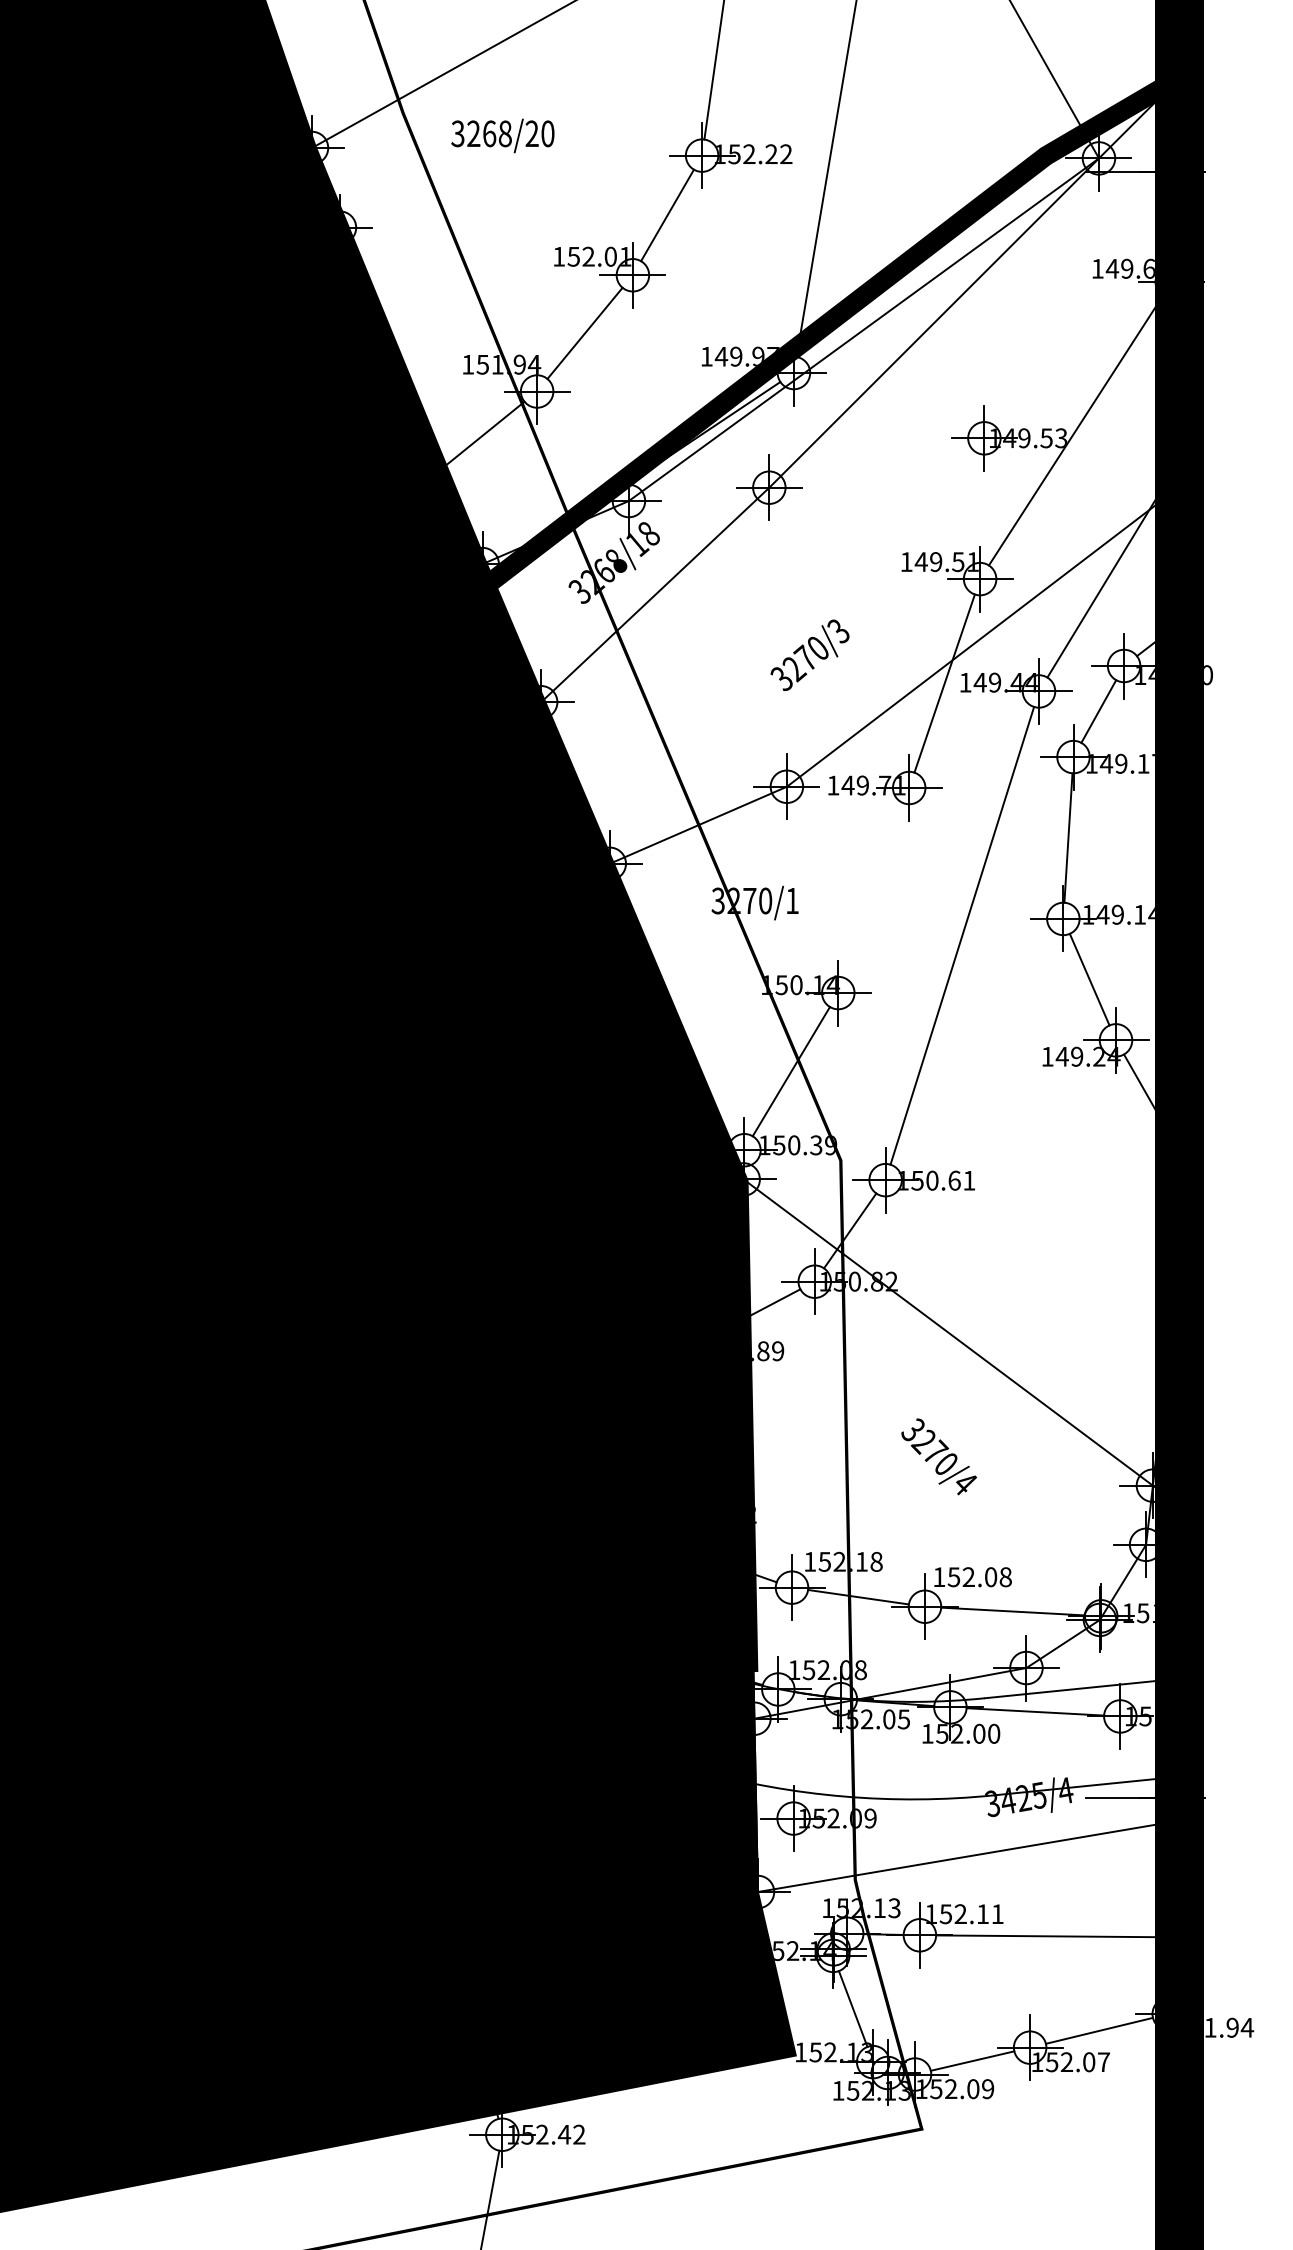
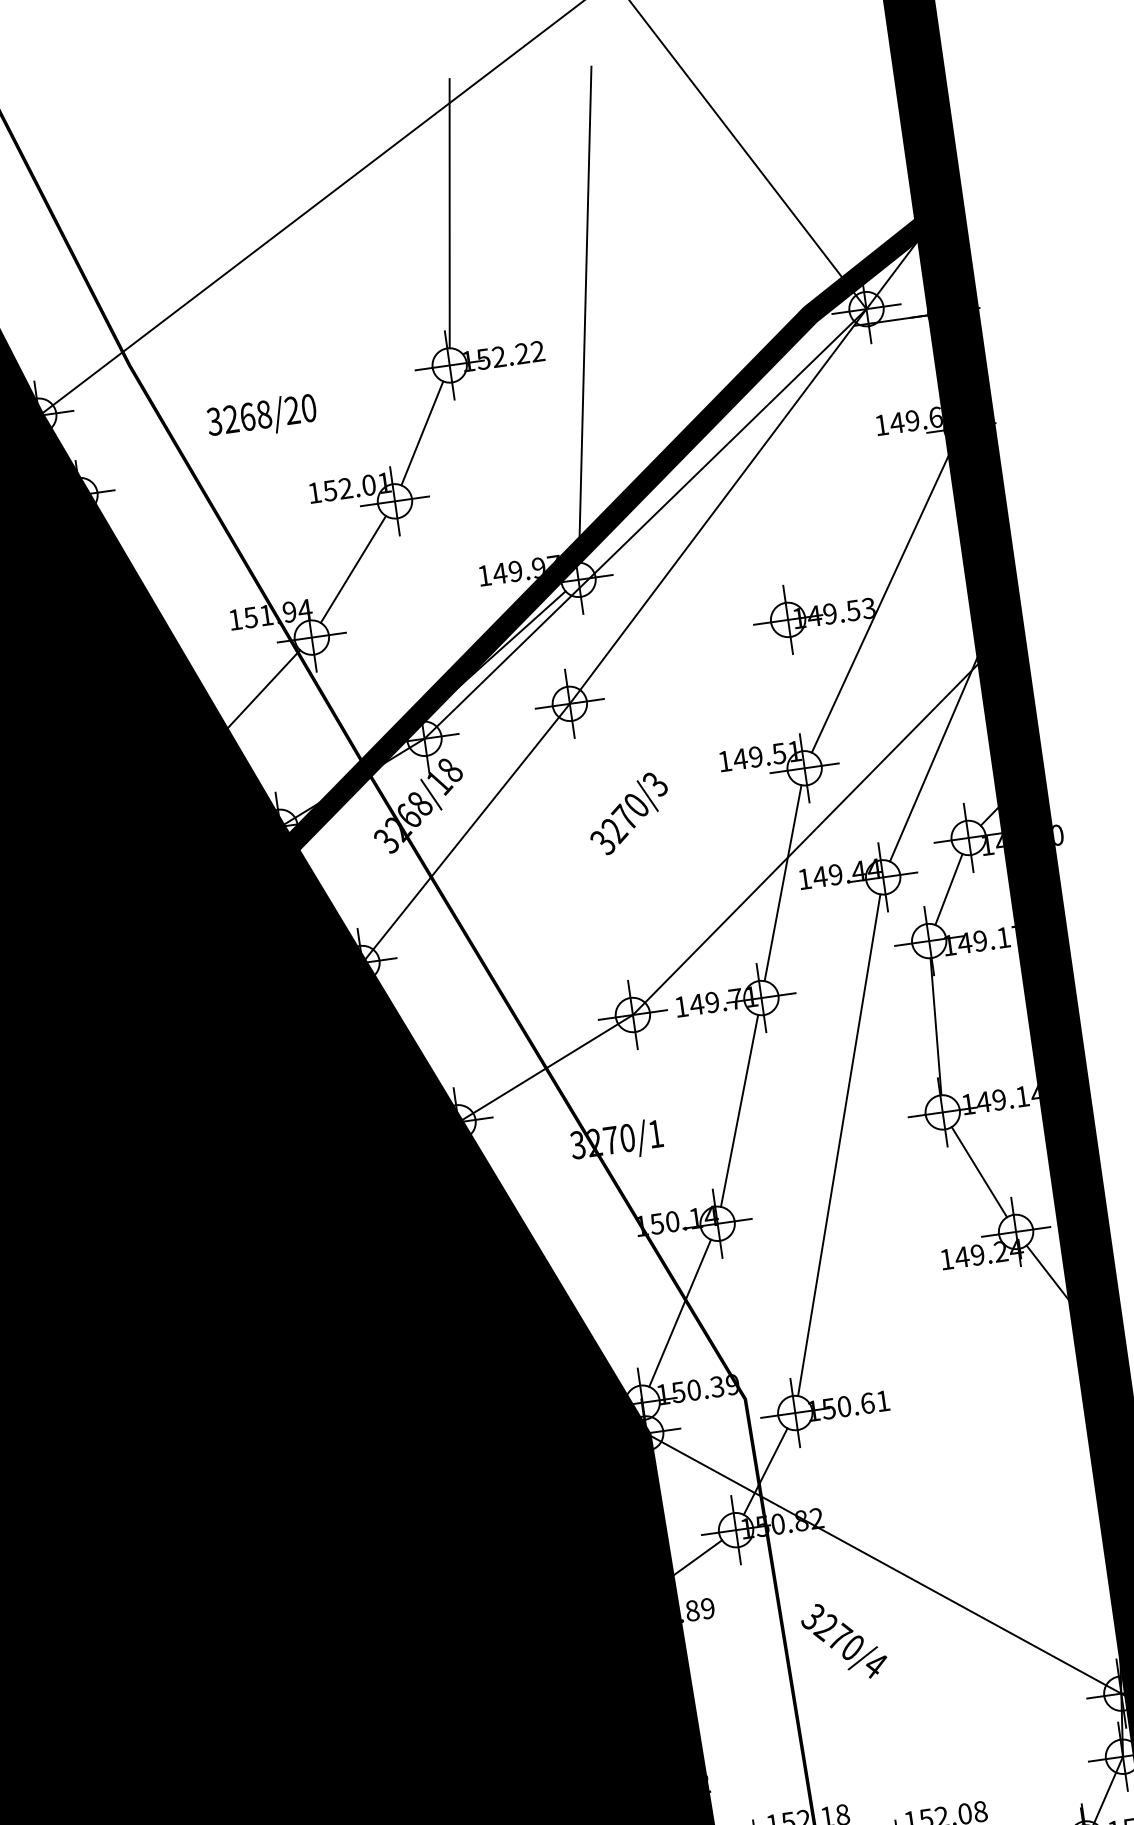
text: (502, 135) -> (261, 416), moved
text: (809, 654) -> (628, 813), moved
line: (873, 890) -> (739, 1110), added
text: (939, 1456) -> (844, 1640), moved

